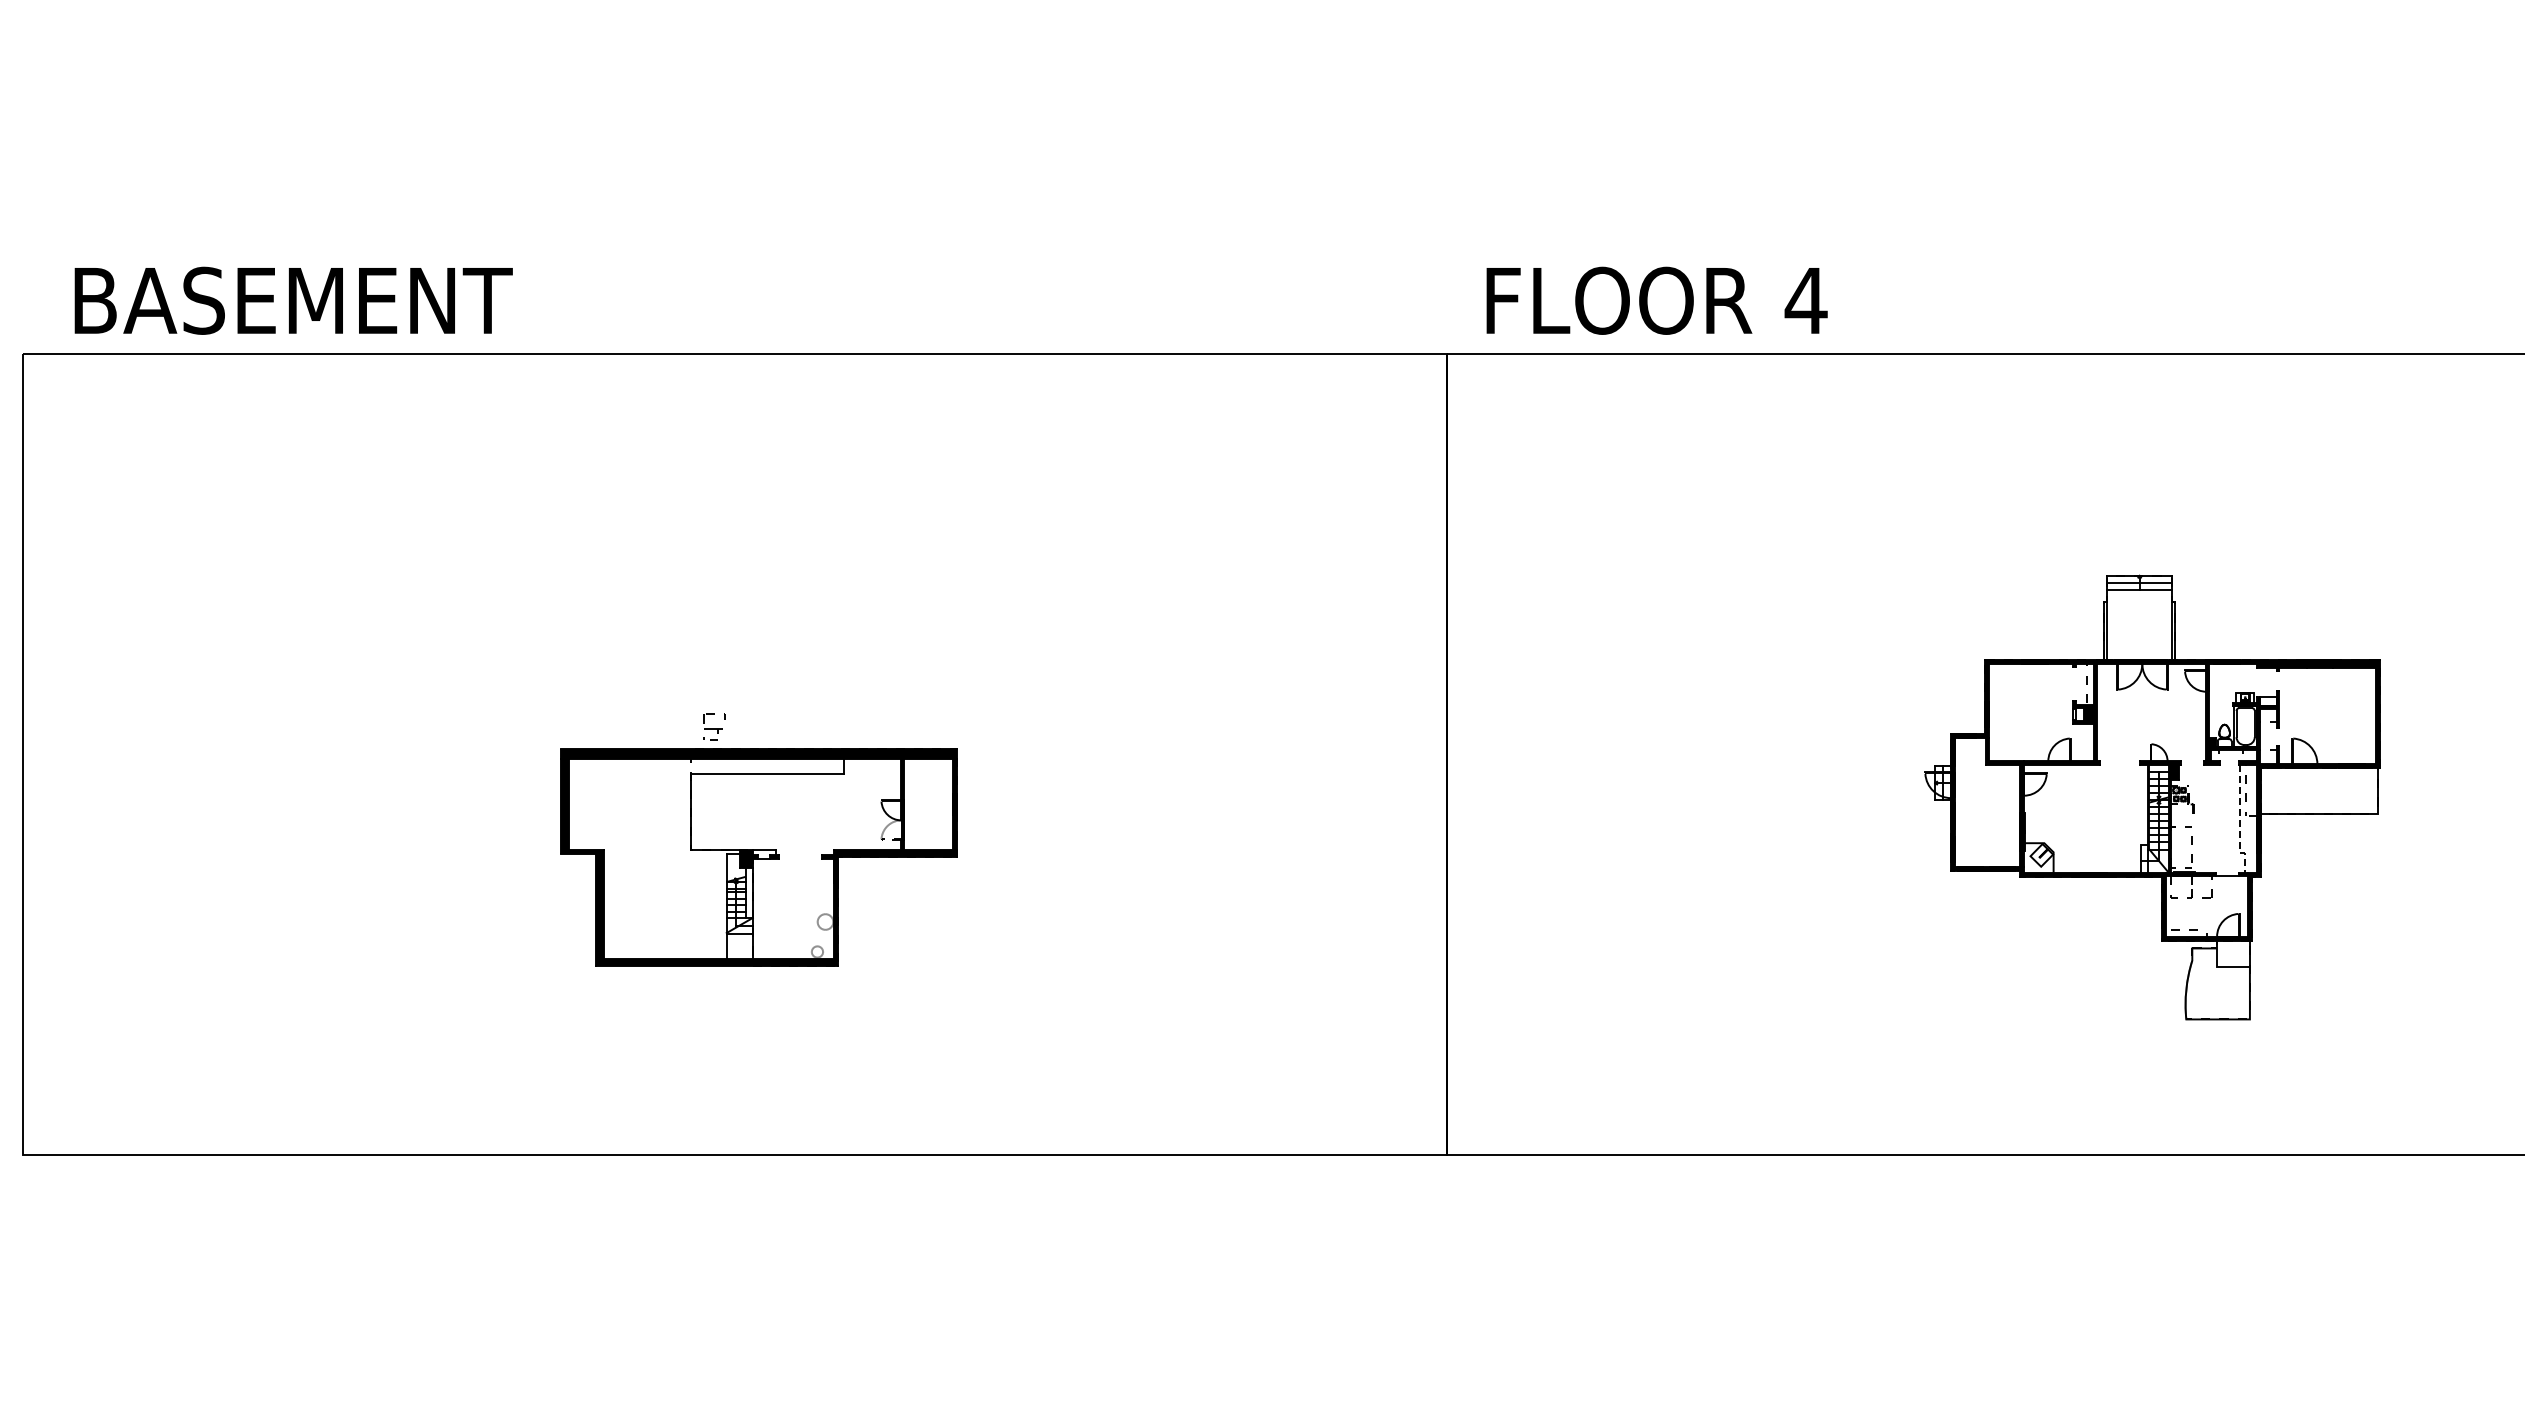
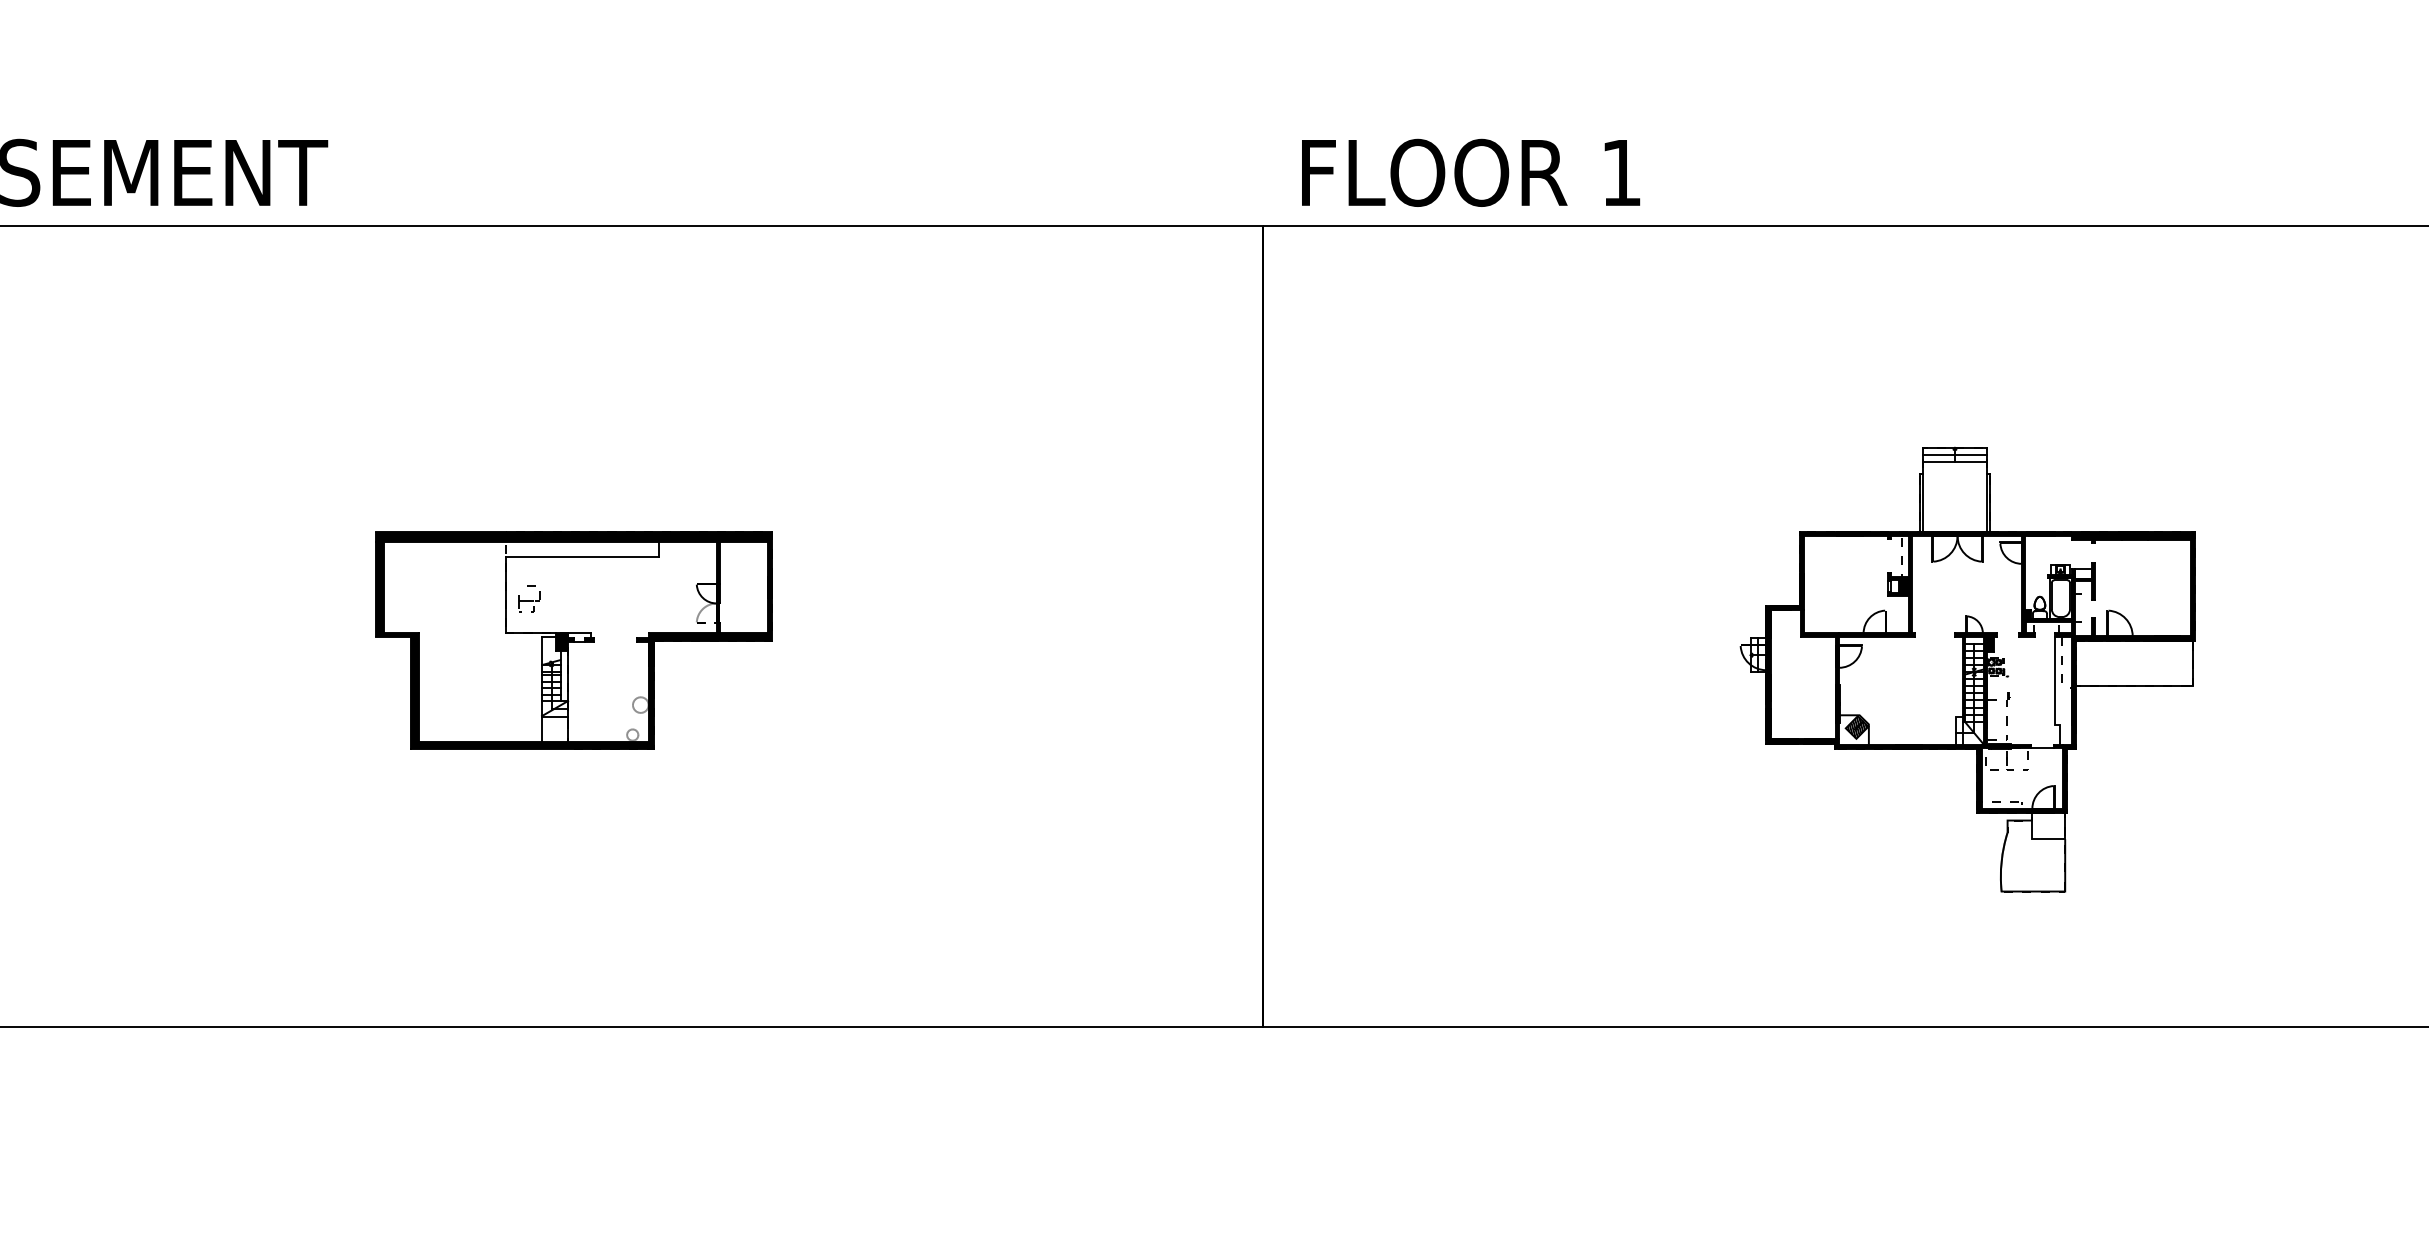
text: (1805, 300) -> (1620, 172), 4 -> 1
line: (2240, 822) -> (2055, 694), dashed -> solid
hatch: (2040, 855) -> (1855, 727), added
part: (758, 857) -> (573, 640), moved

